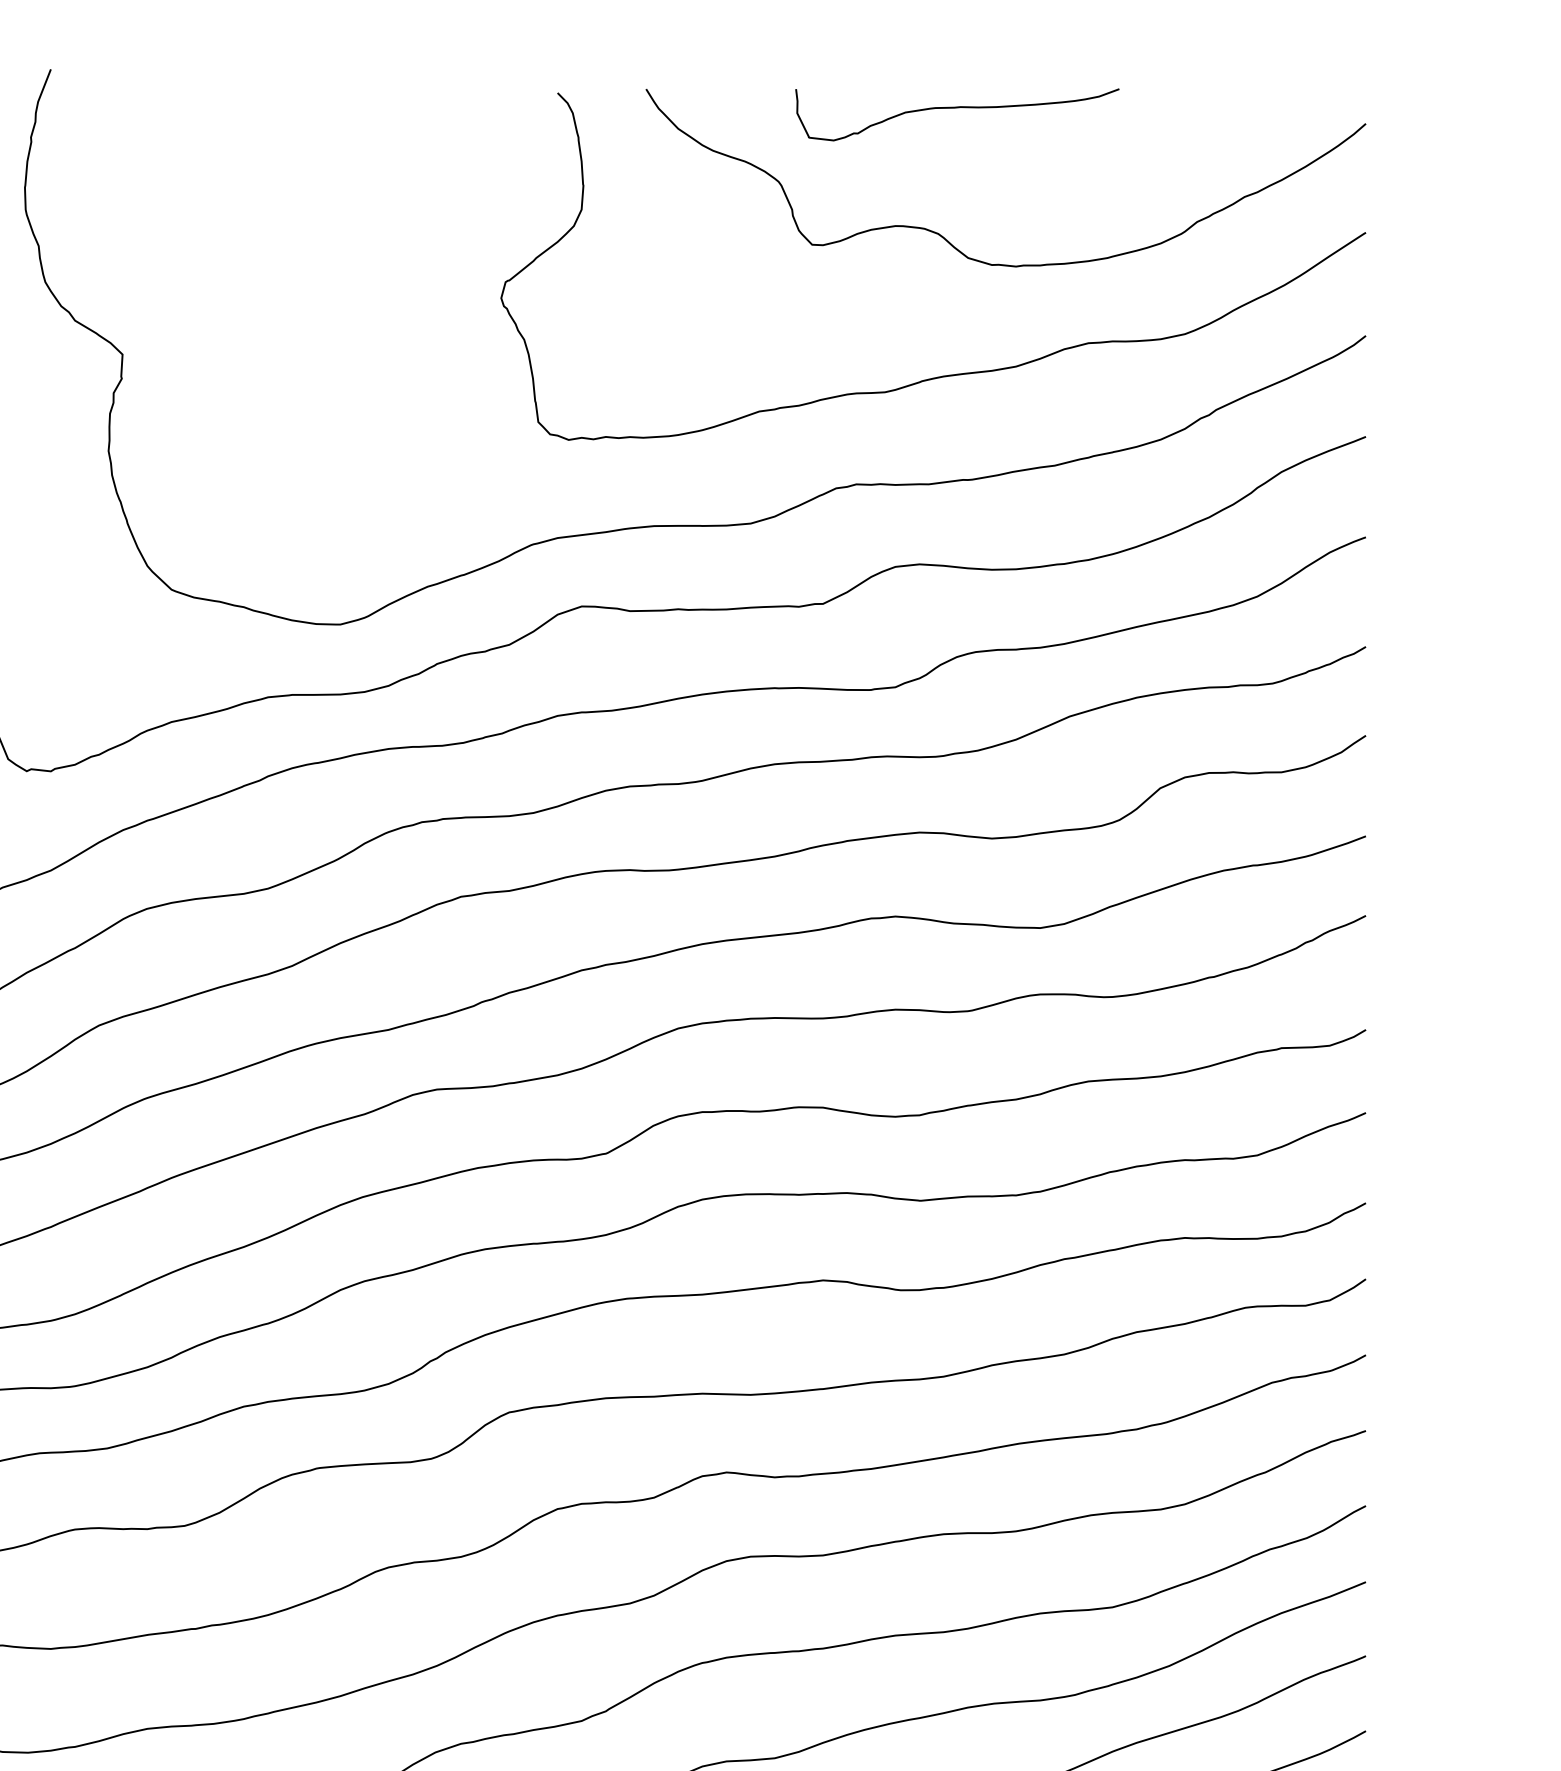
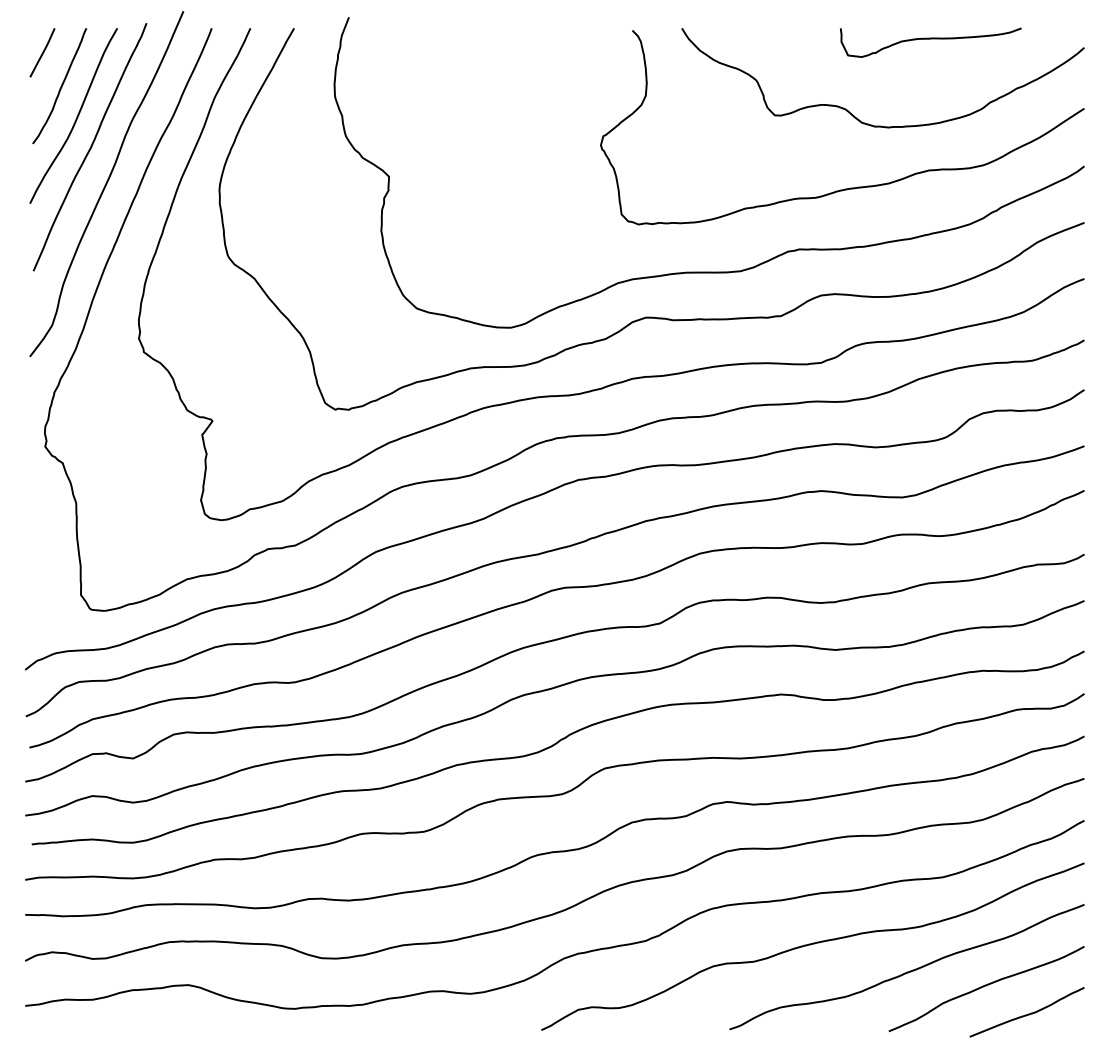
curve: (956, 109) -> (930, 39), moved

